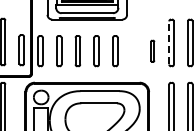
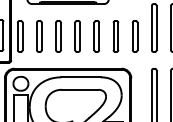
line: (169, 42) -> (152, 27), dashed -> solid
part: (134, 51) -> (116, 36), added
part: (152, 51) -> (134, 36), size x1.43

